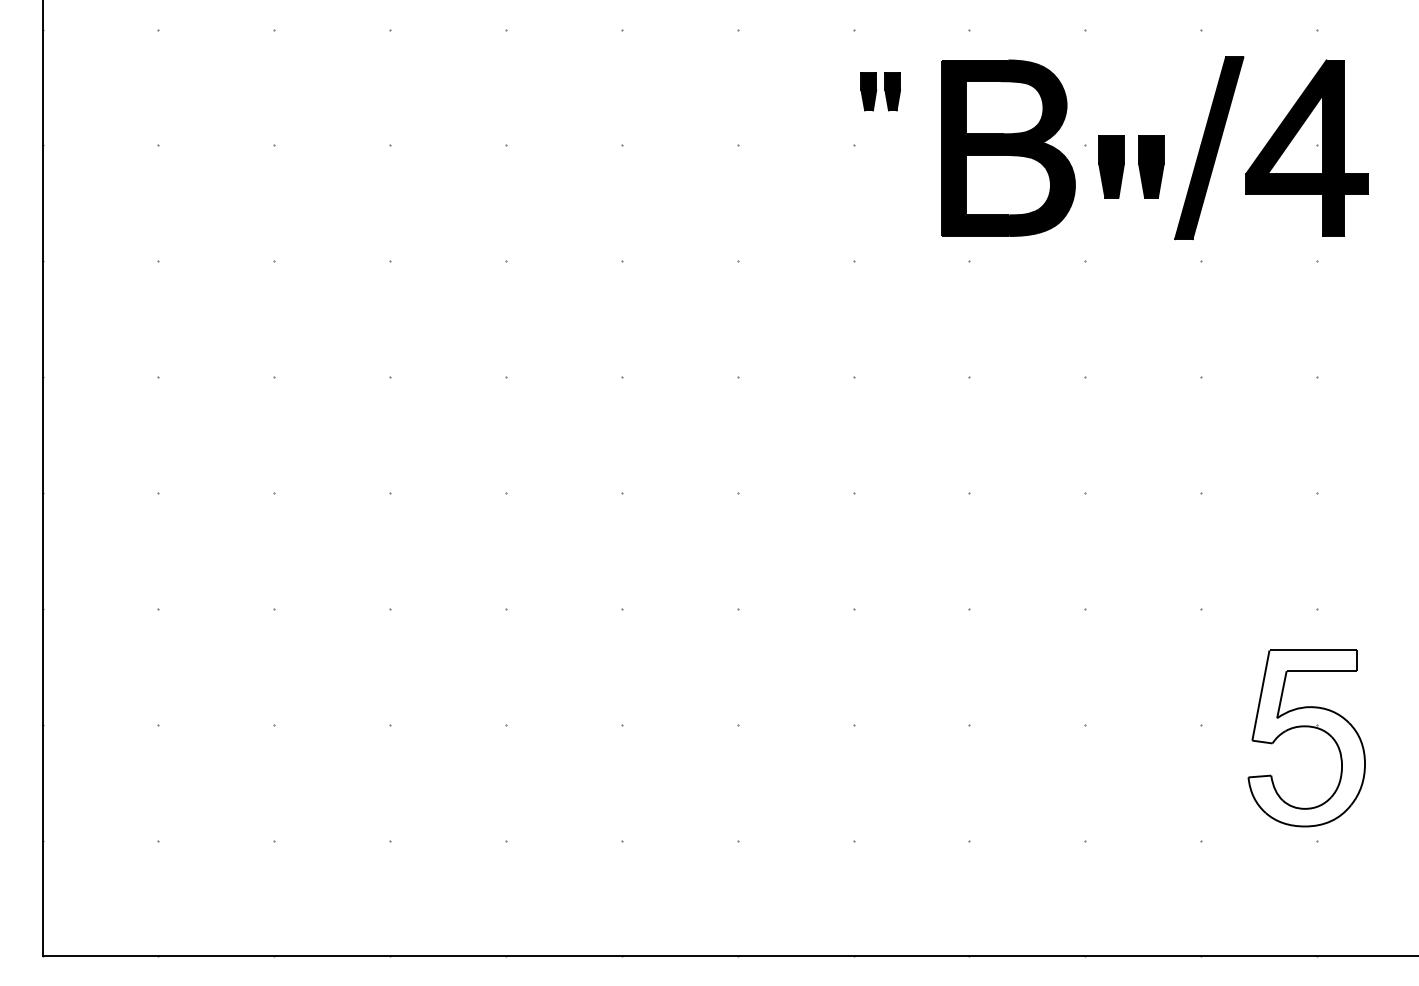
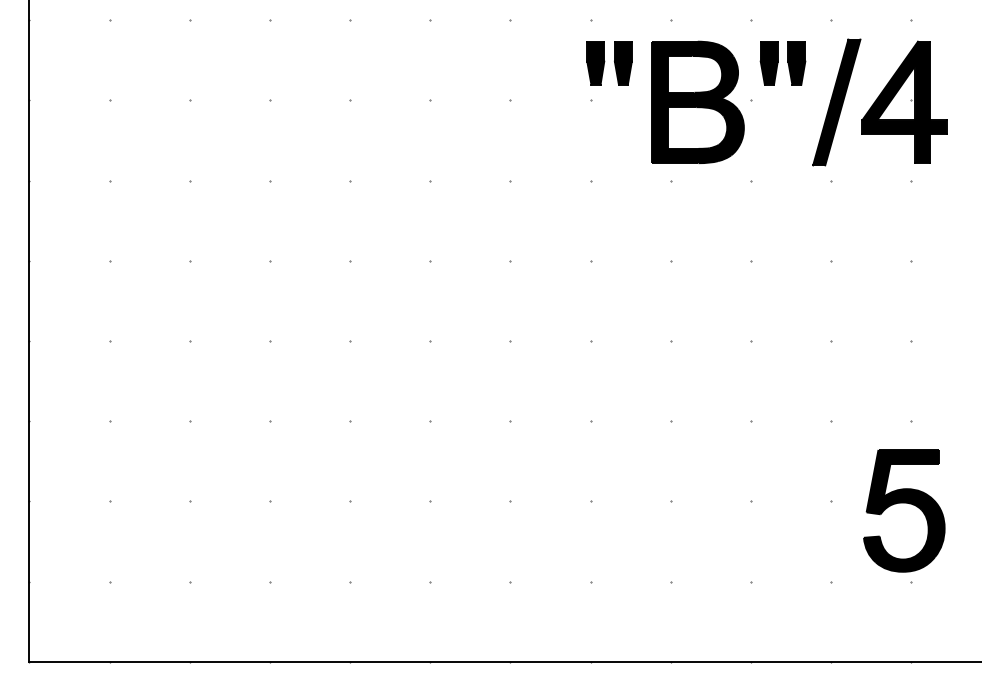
part: (880, 91) -> (609, 63), size x1.67
part: (1130, 167) -> (782, 63), moved
fill: (1305, 737) -> (903, 510), added

